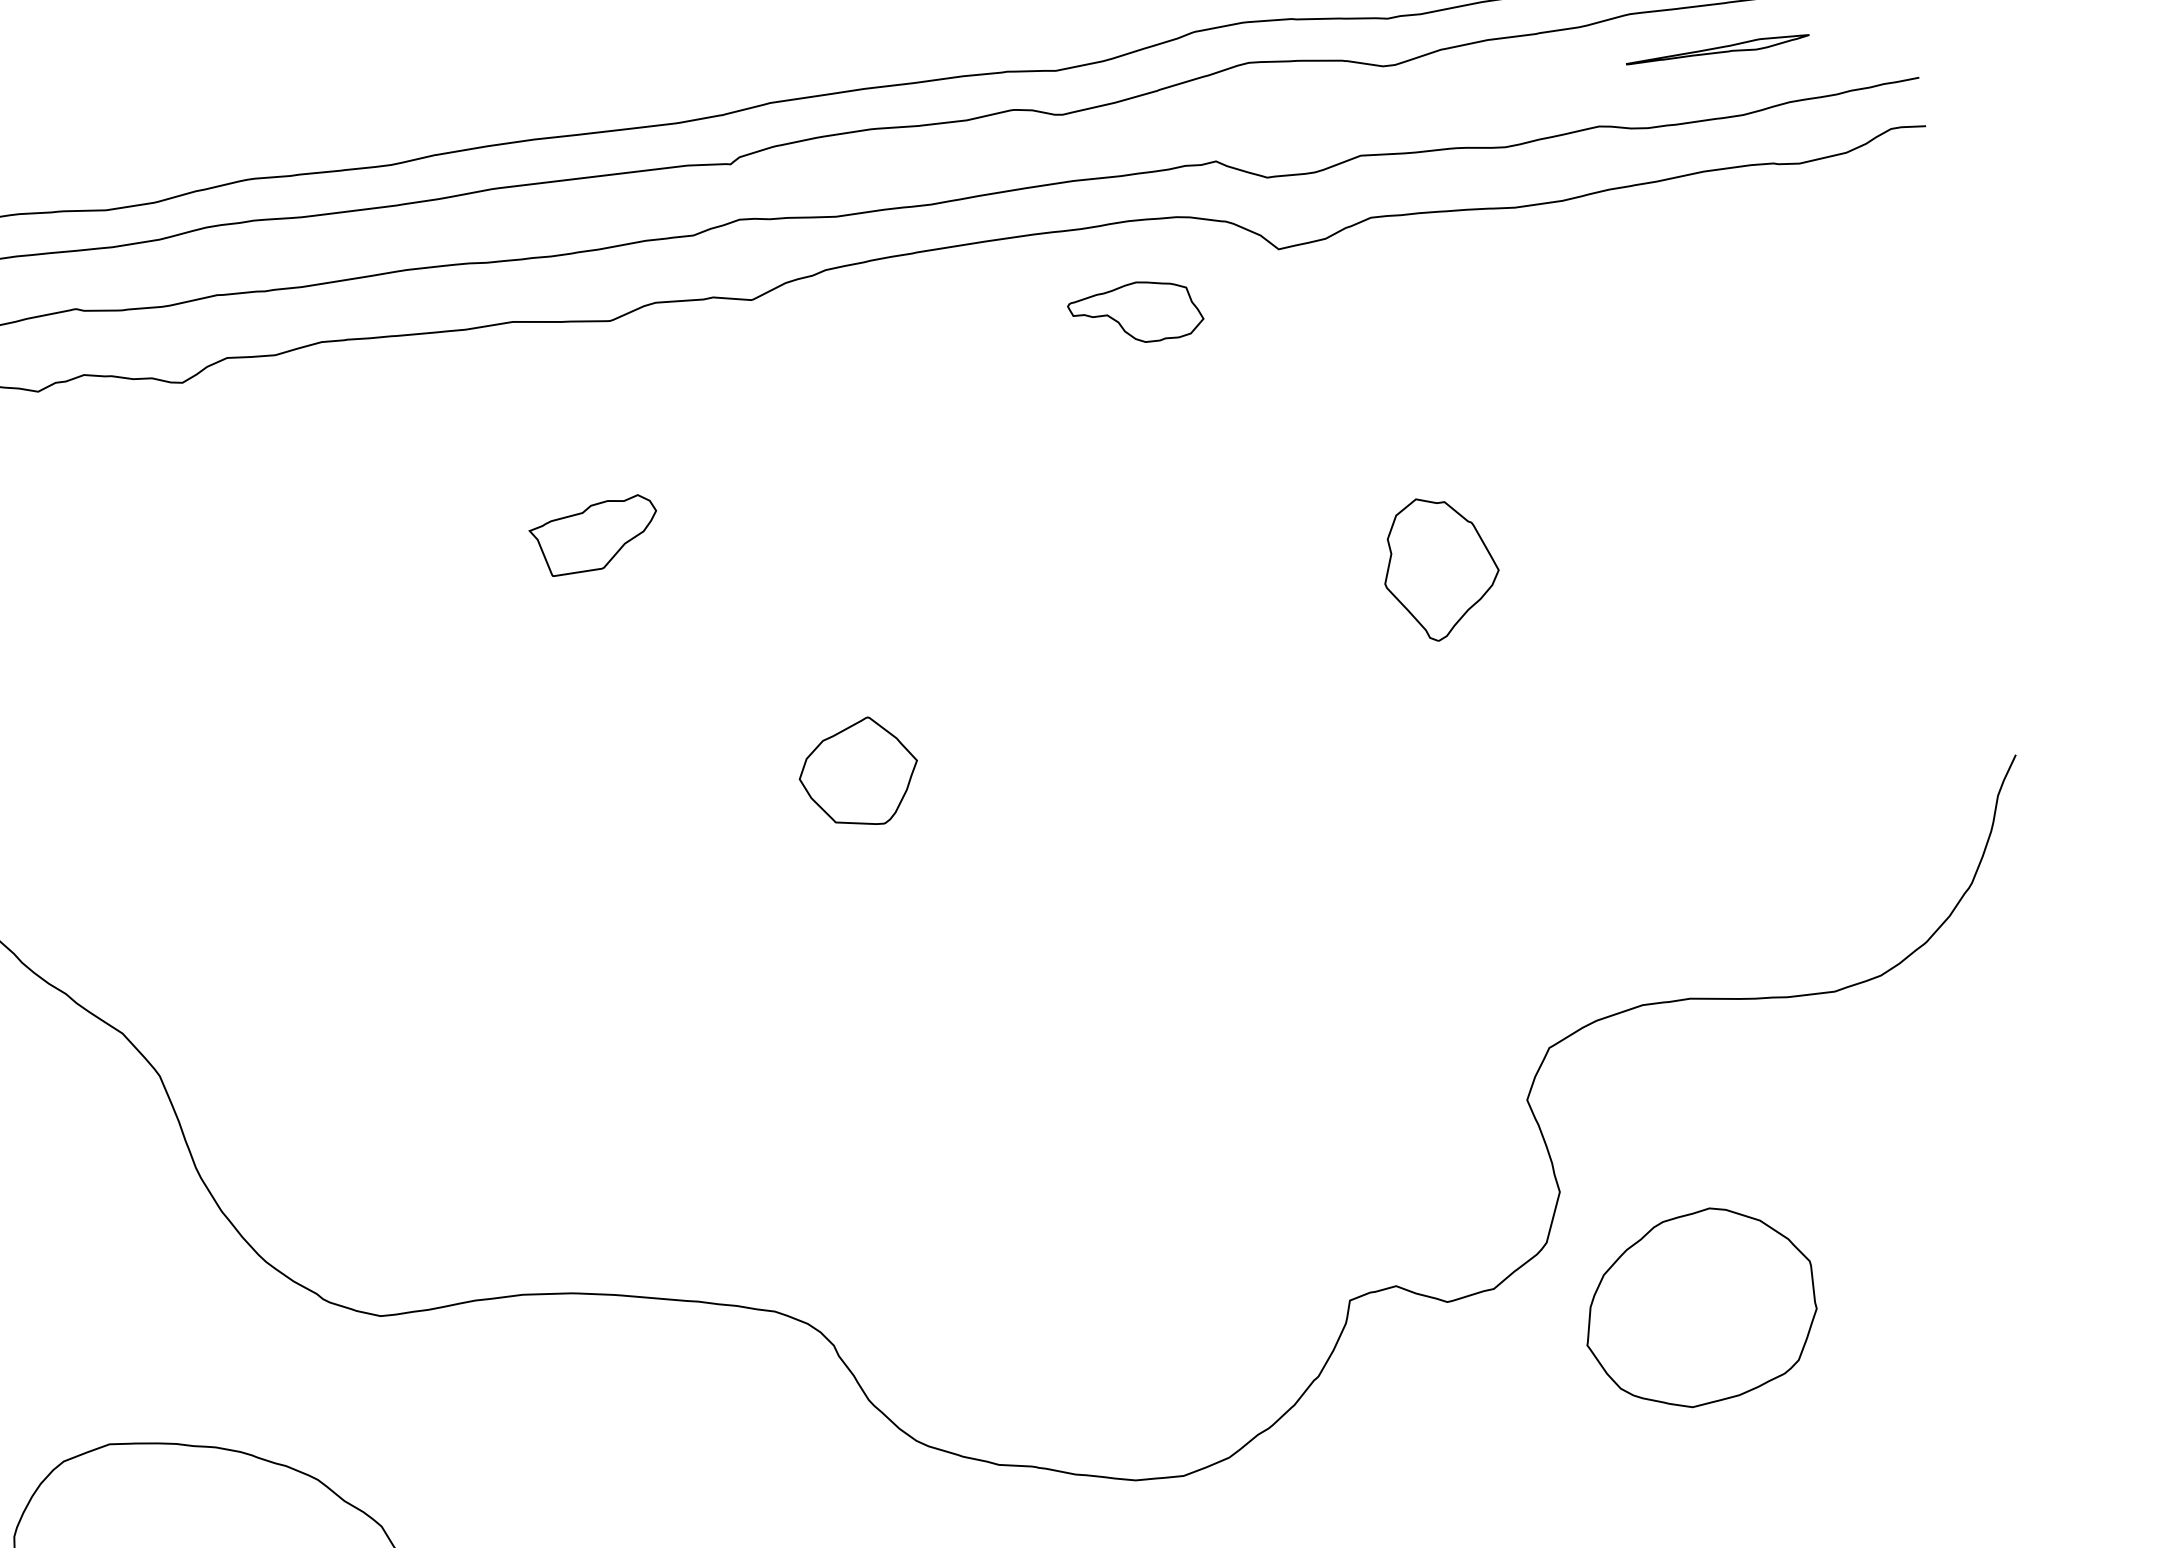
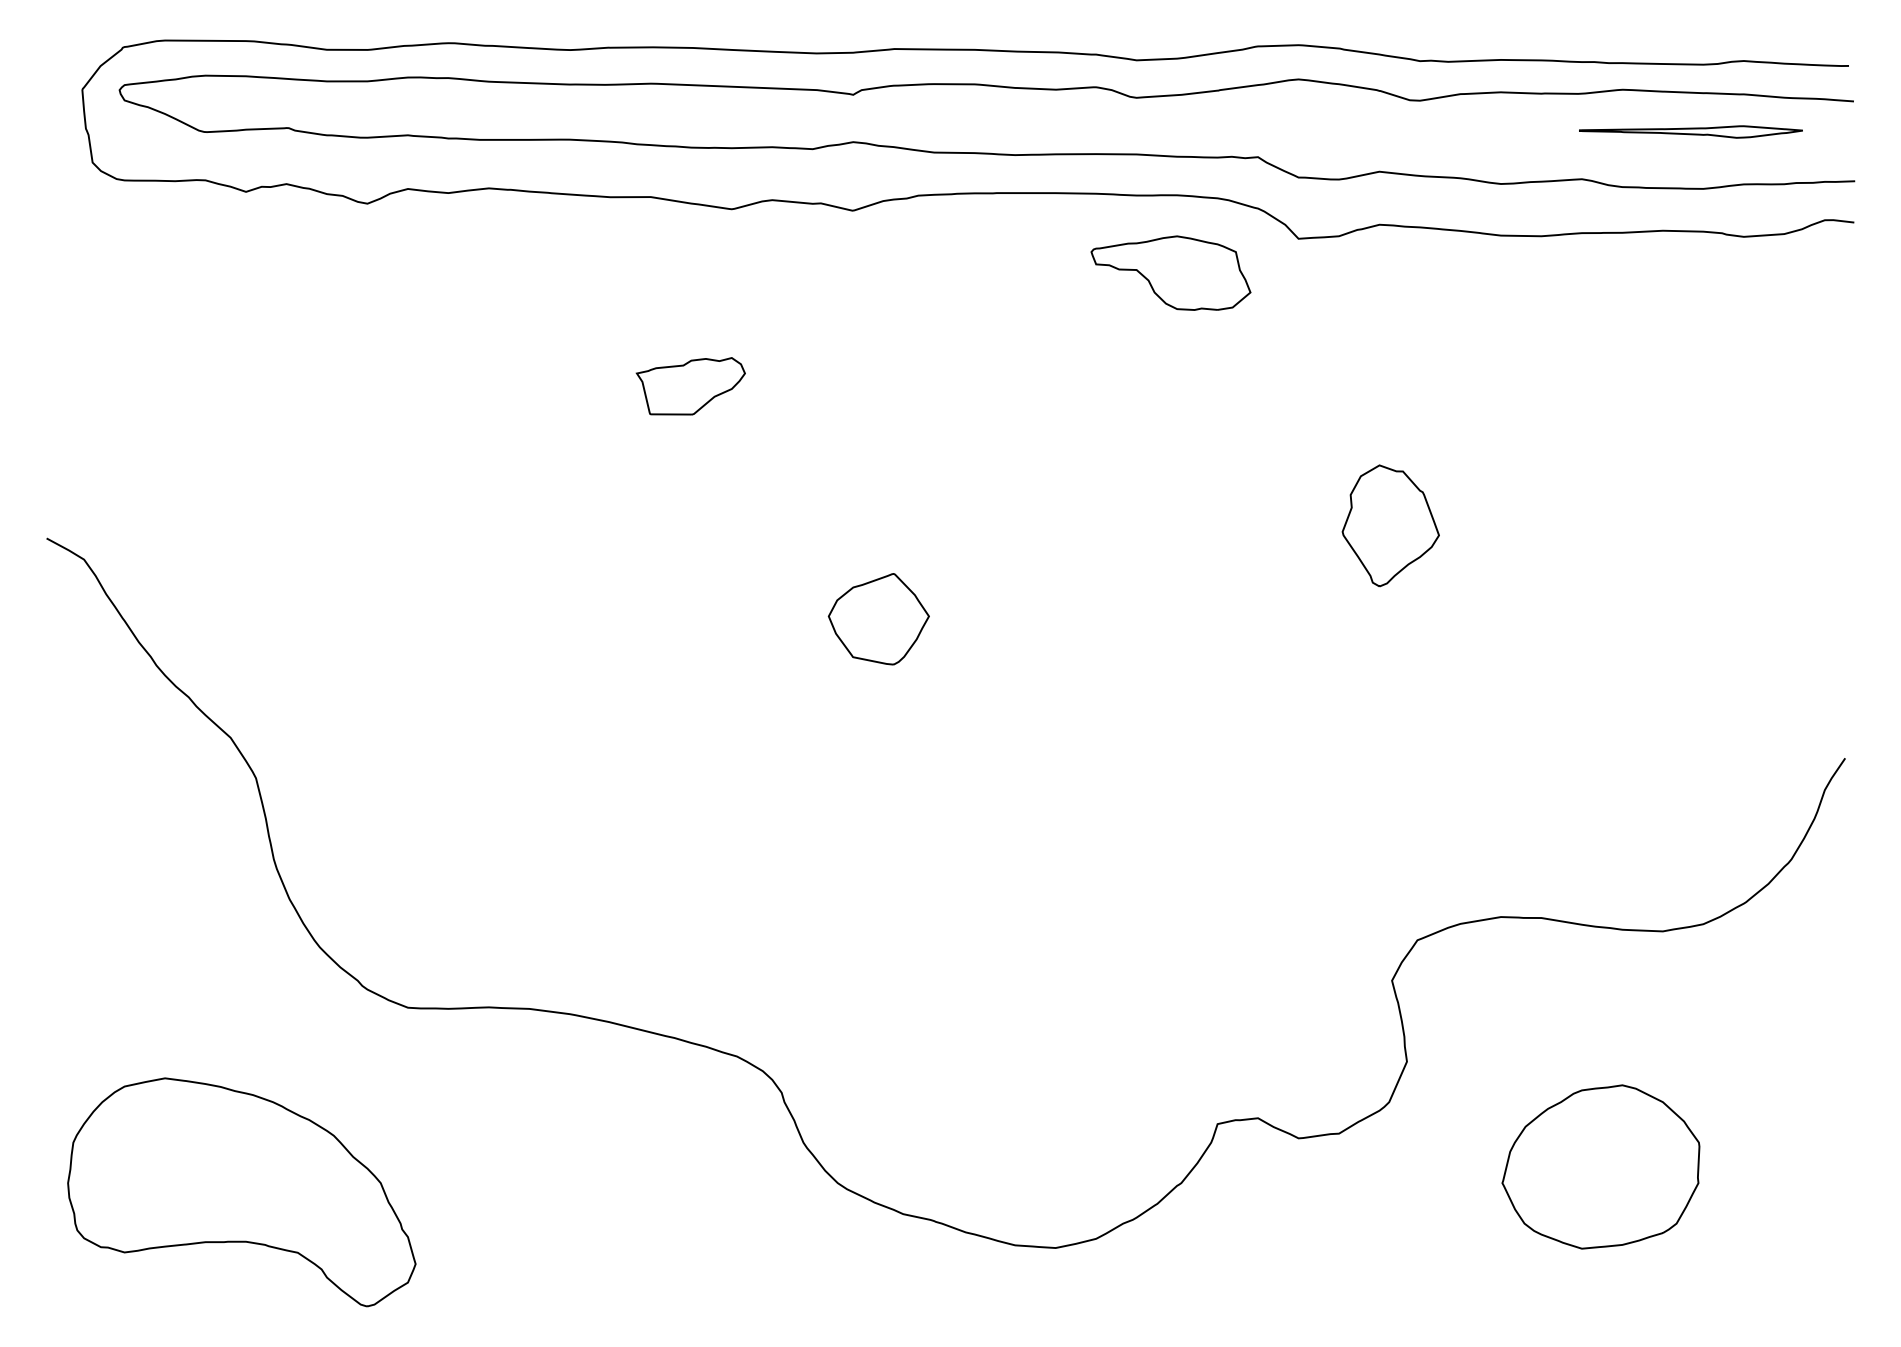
part: (1717, 50) -> (1690, 131), size x1.43
part: (1135, 312) -> (1170, 272), size x1.43
part: (1699, 1307) -> (1600, 1166), moved

